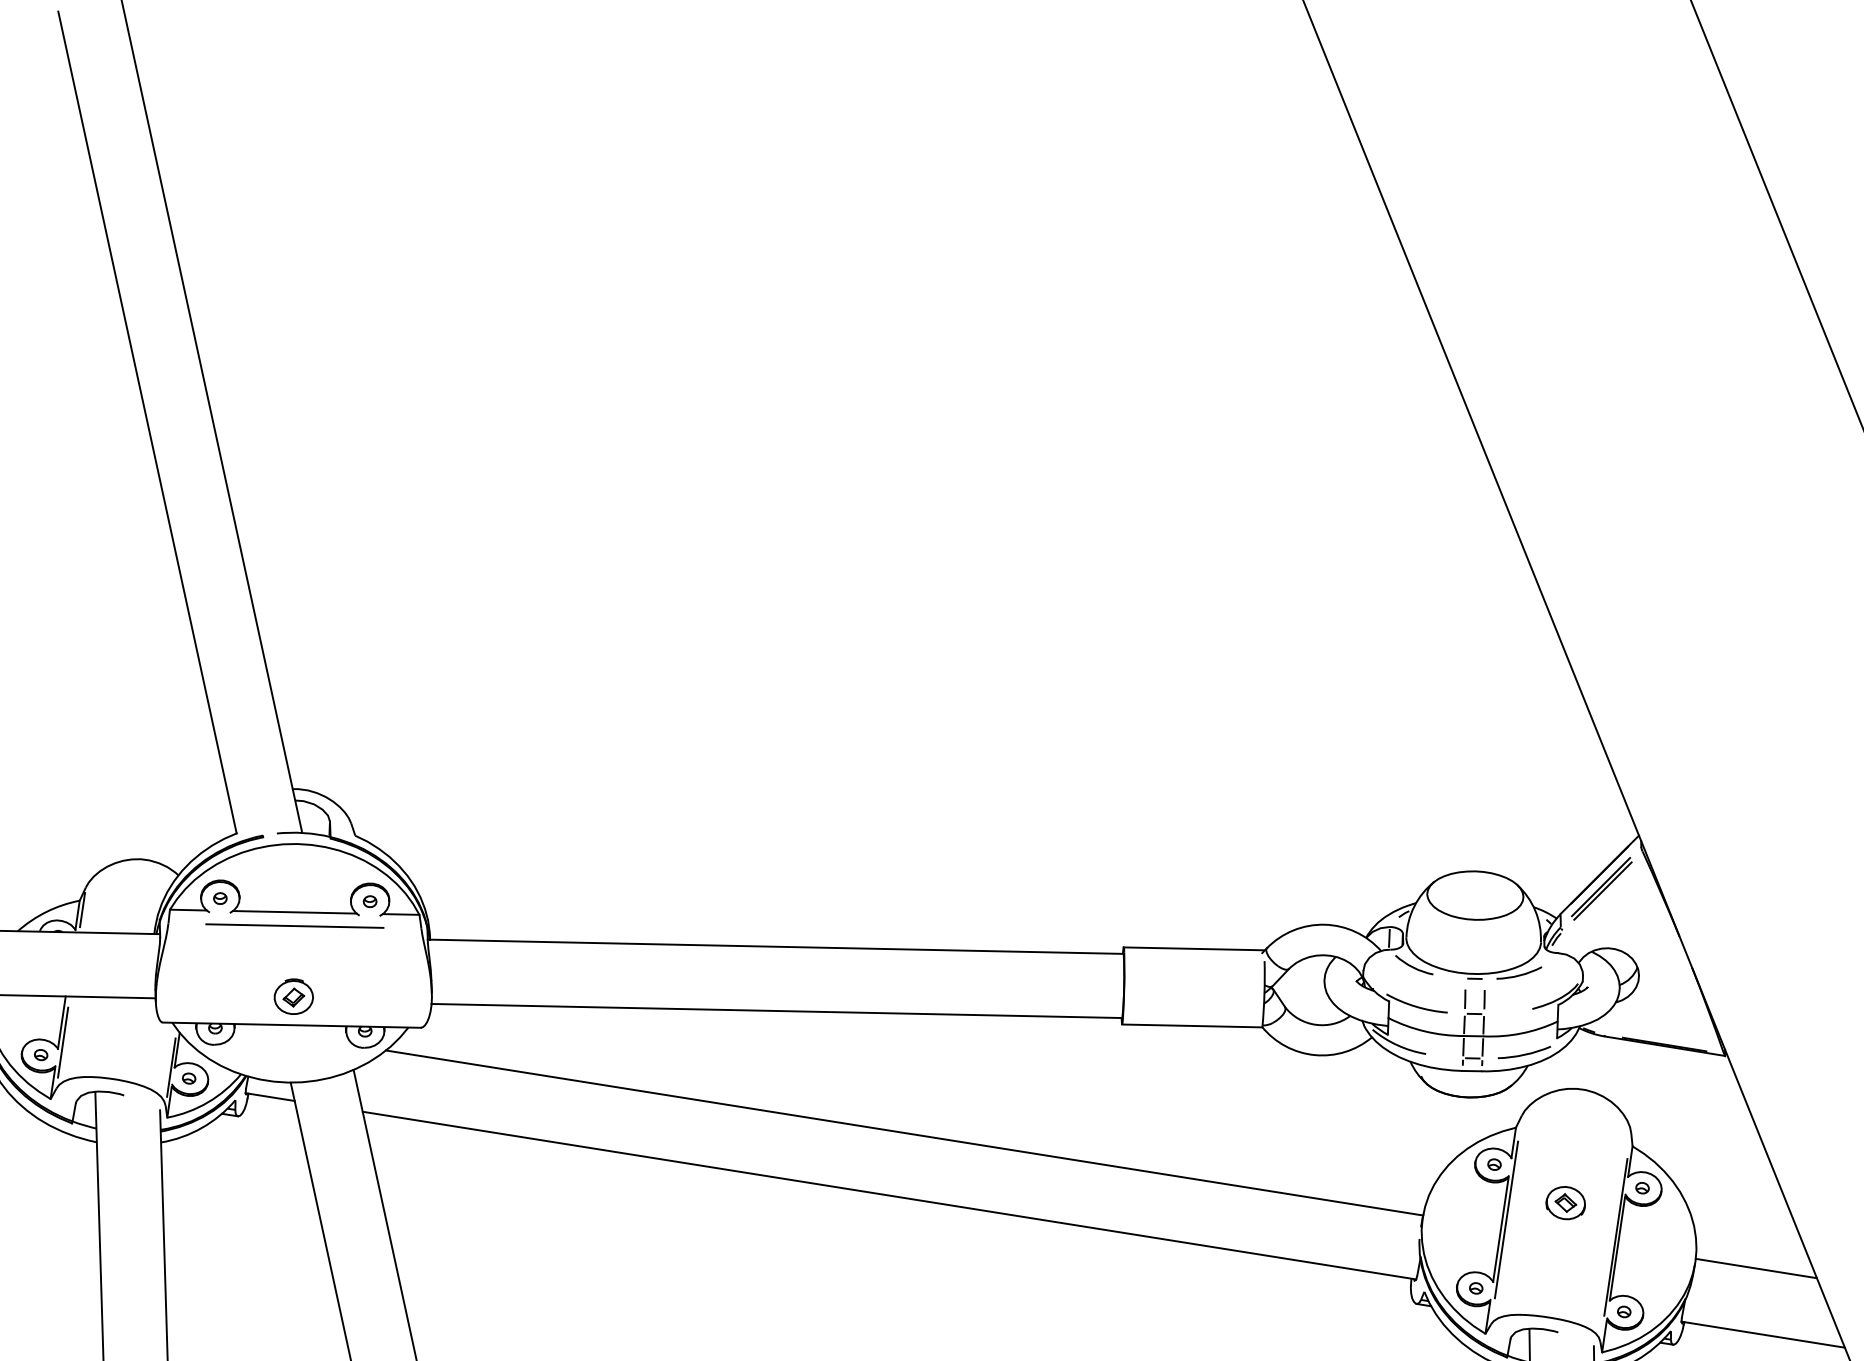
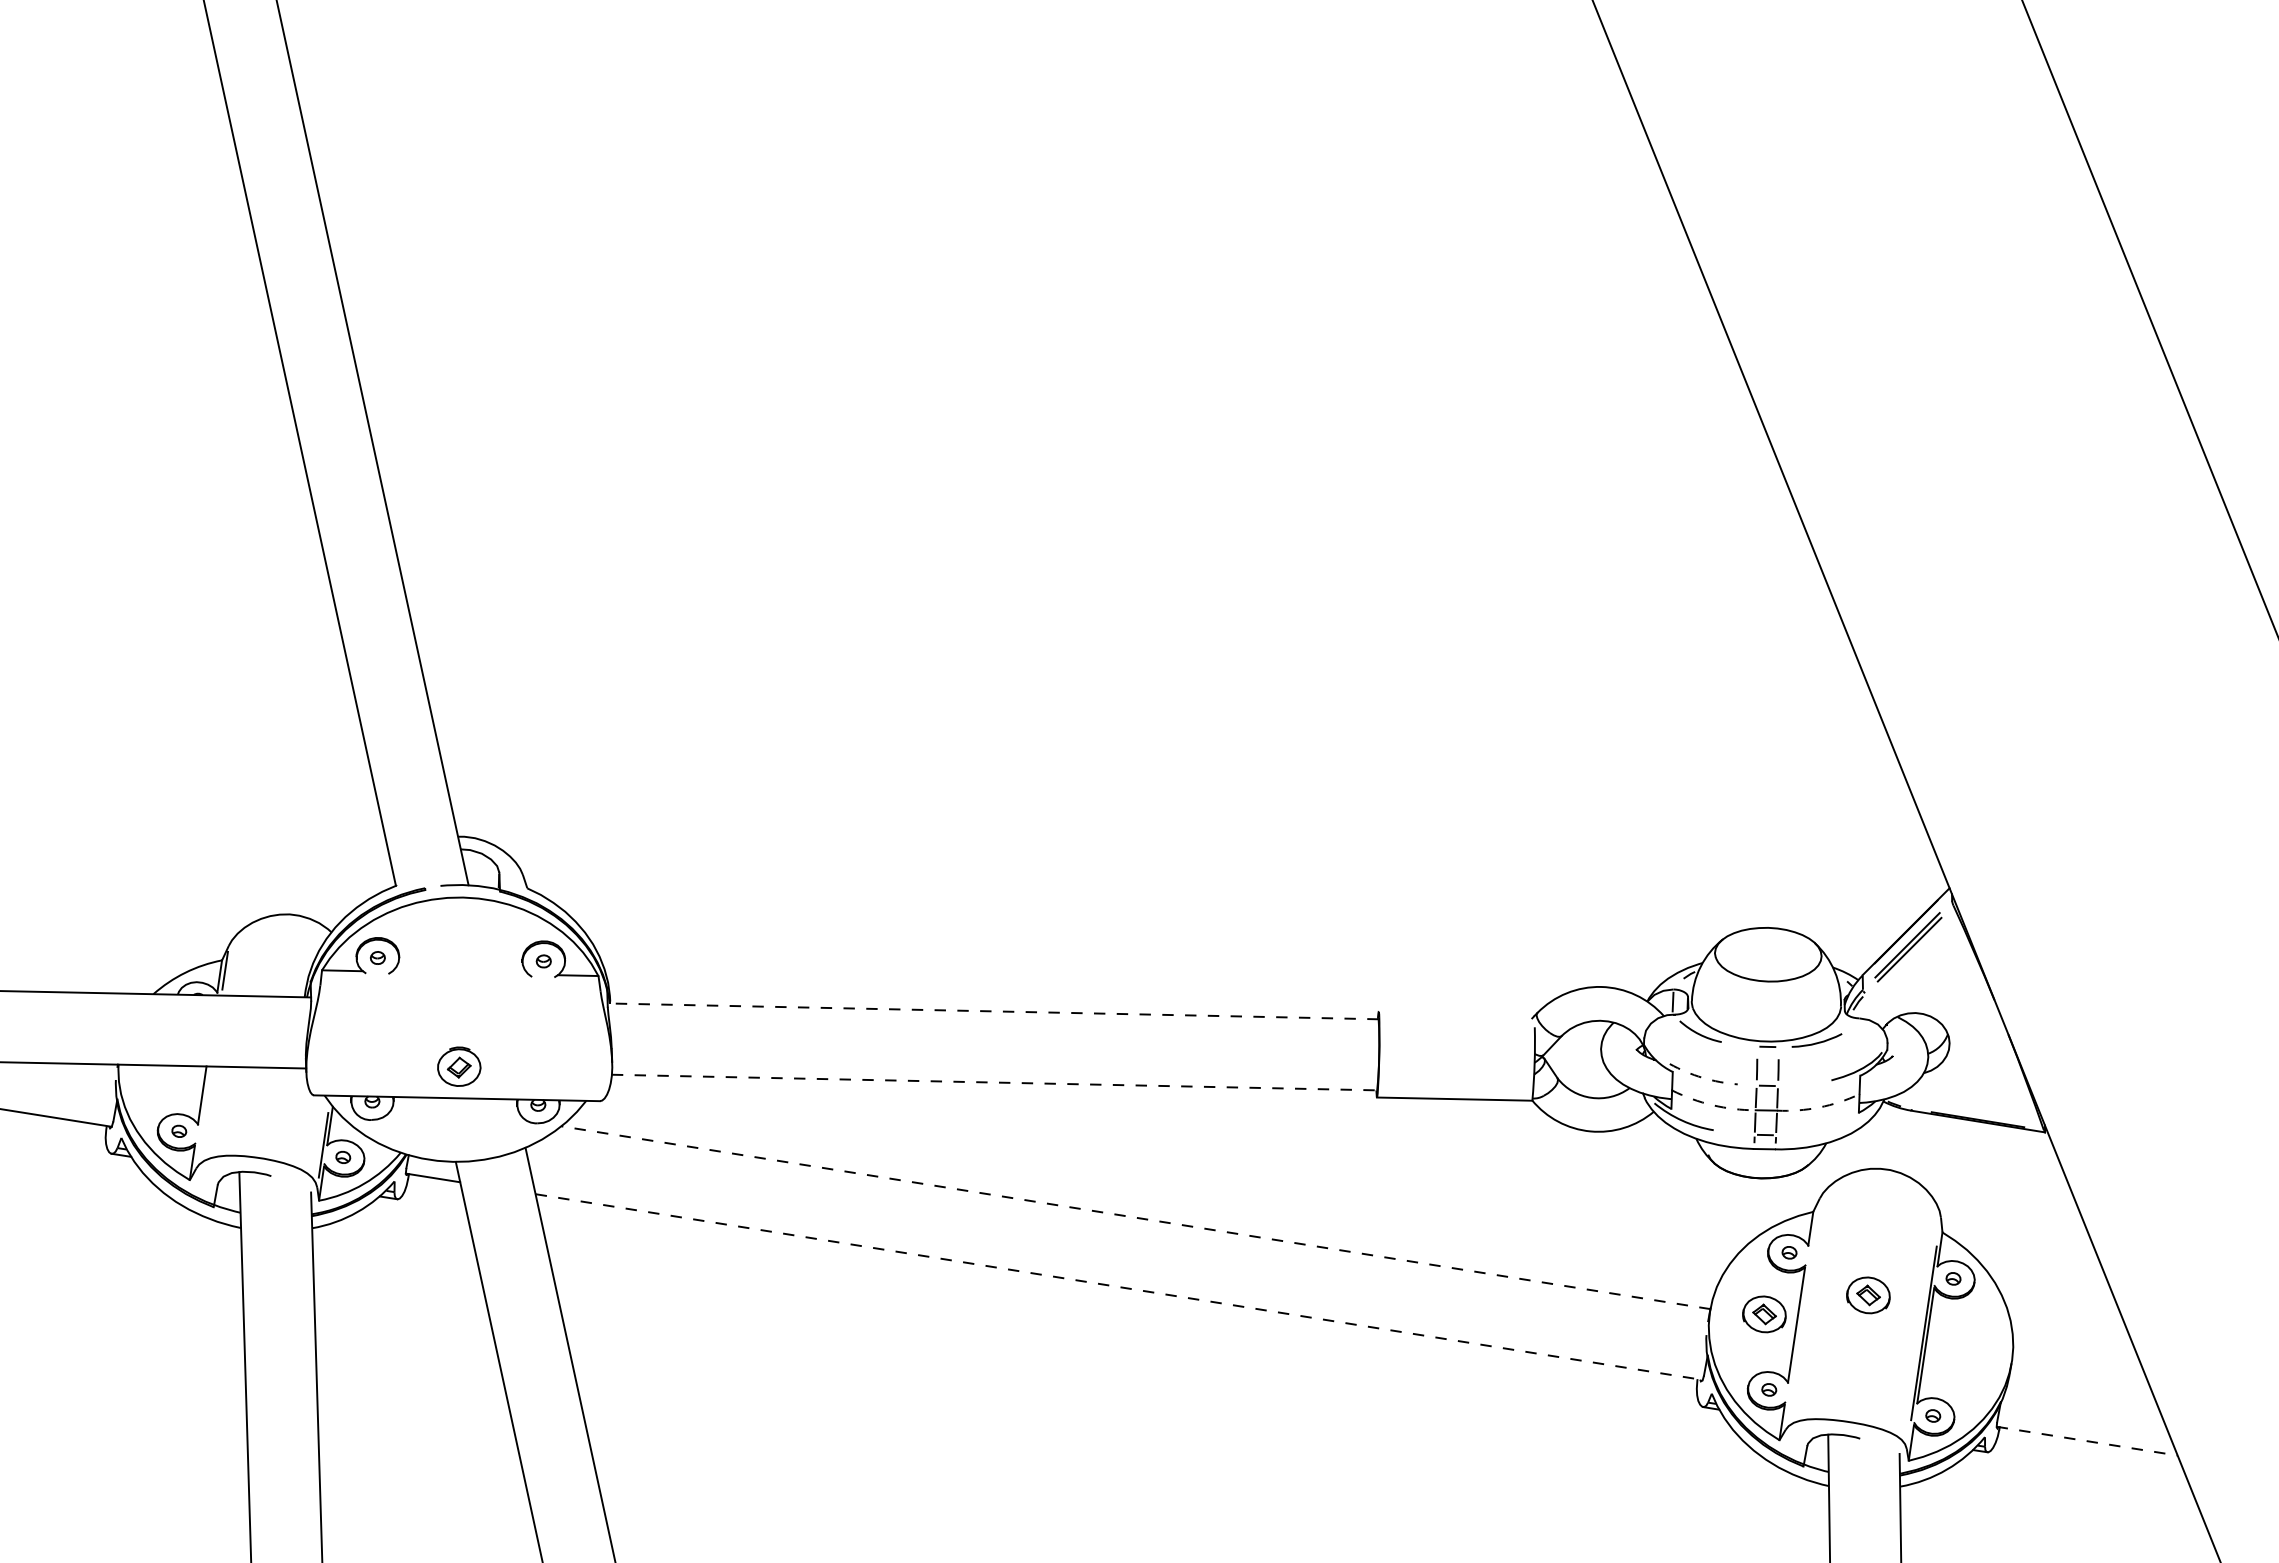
line: (294, 911) -> (459, 972), removed
line: (294, 926) -> (460, 988), removed
line: (776, 946) -> (993, 1011), solid -> dashed
line: (1193, 948) -> (1456, 1013), removed
arc: (1415, 1006) -> (1702, 1077), solid -> dashed
line: (776, 1010) -> (994, 1082), solid -> dashed
arc: (1425, 1031) -> (1712, 1105), solid -> dashed
arc: (1521, 1033) -> (1819, 1107), solid -> dashed
line: (62, 1042) -> (203, 1117), removed
arc: (1524, 1054) -> (1822, 1130), removed
line: (905, 1132) -> (1136, 1217), solid -> dashed
line: (889, 1195) -> (1119, 1287), solid -> dashed
line: (1506, 1219) -> (1802, 1313), removed
part: (1471, 1220) -> (1764, 1314), added
line: (1756, 1268) -> (2079, 1367), removed
line: (1763, 1334) -> (2087, 1441), solid -> dashed

